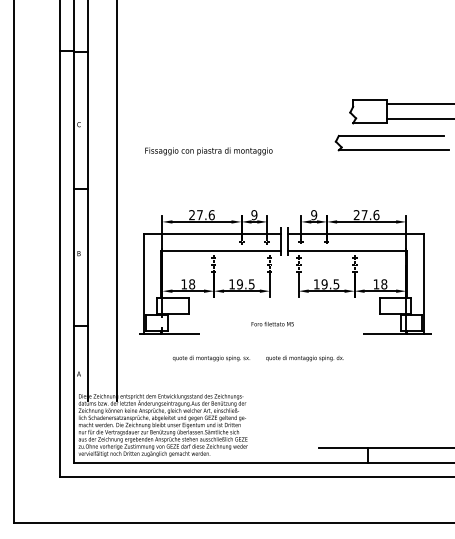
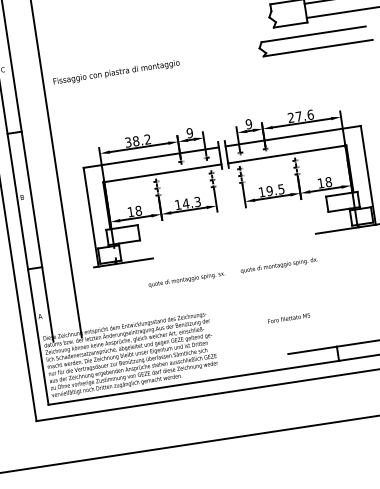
text: (208, 151) -> (116, 72), moved
text: (201, 215) -> (137, 141), 27.6 -> 38.2
text: (245, 284) -> (191, 203), 19.5 -> 14.3
text: (272, 324) -> (288, 318), moved
text: (257, 358) -> (232, 272), moved

